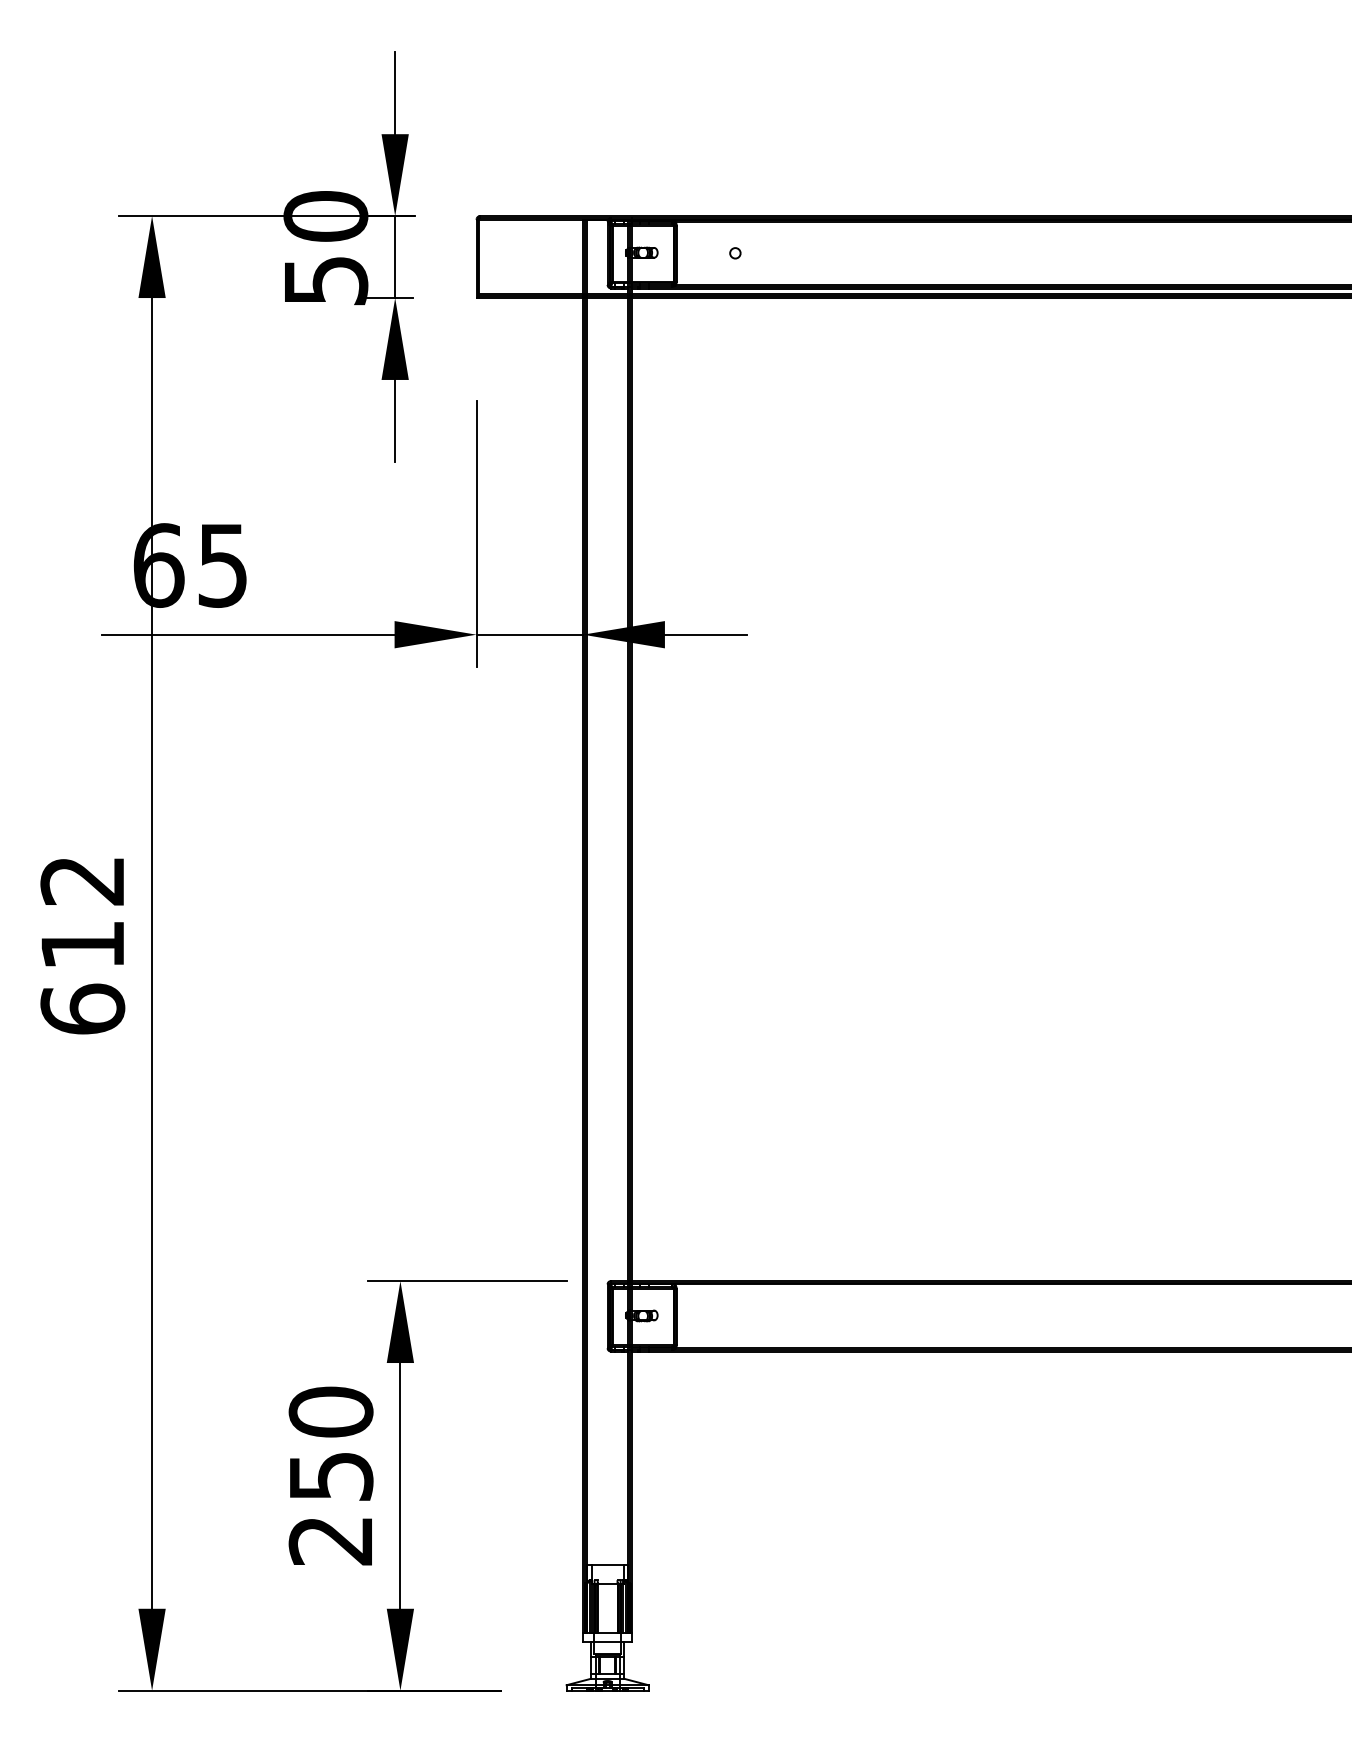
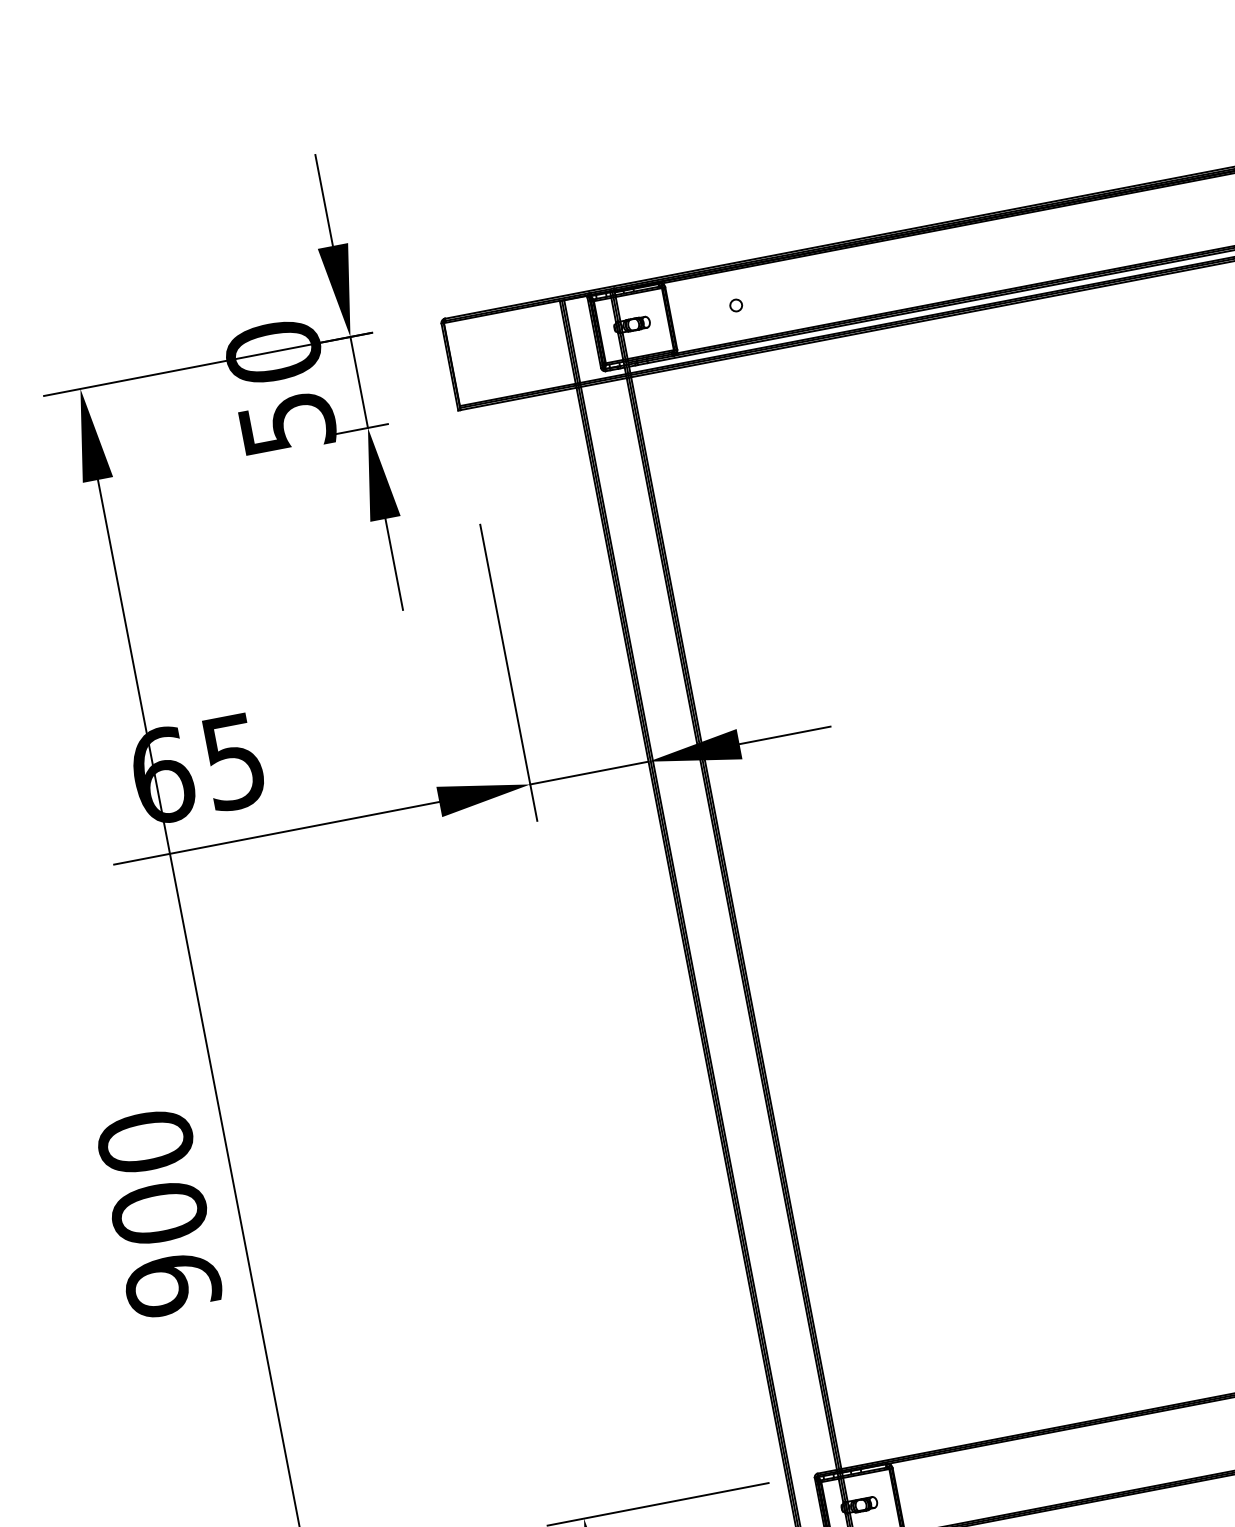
text: (82, 945) -> (159, 1213), 612 -> 900

